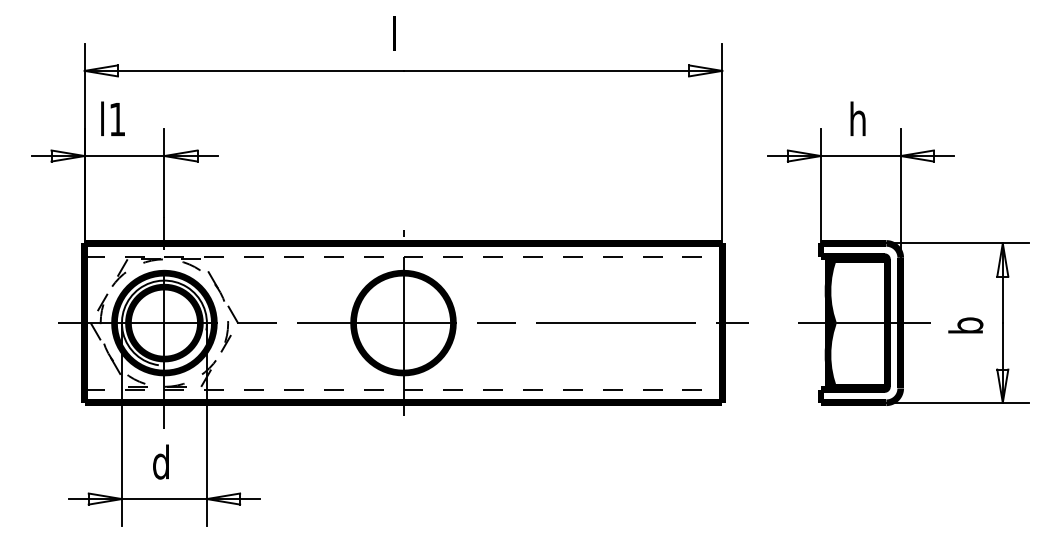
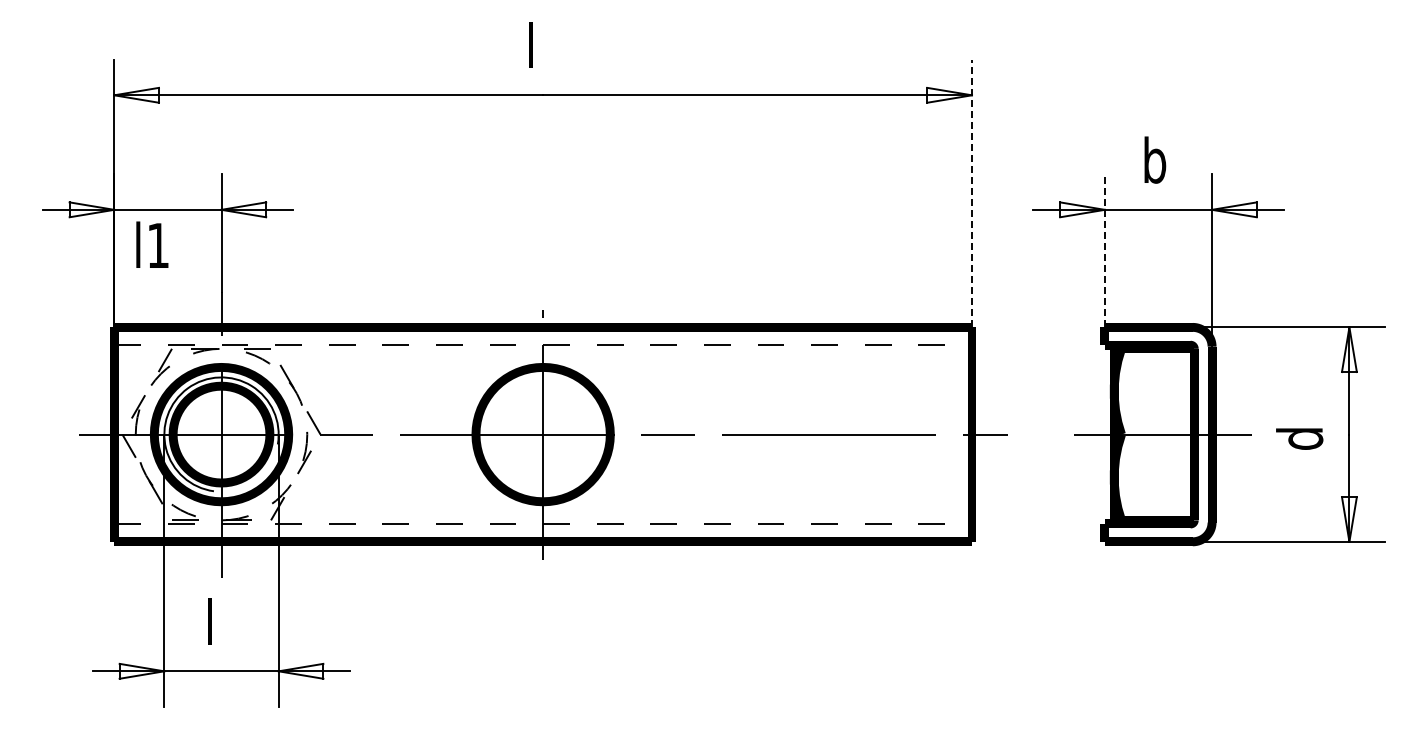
text: (113, 118) -> (152, 244), moved
text: (860, 123) -> (1157, 166), h -> b
line: (721, 143) -> (971, 193), solid -> dashed
line: (820, 186) -> (1104, 250), solid -> dashed
text: (965, 325) -> (1299, 437), b -> d
text: (160, 462) -> (216, 621), d -> l

